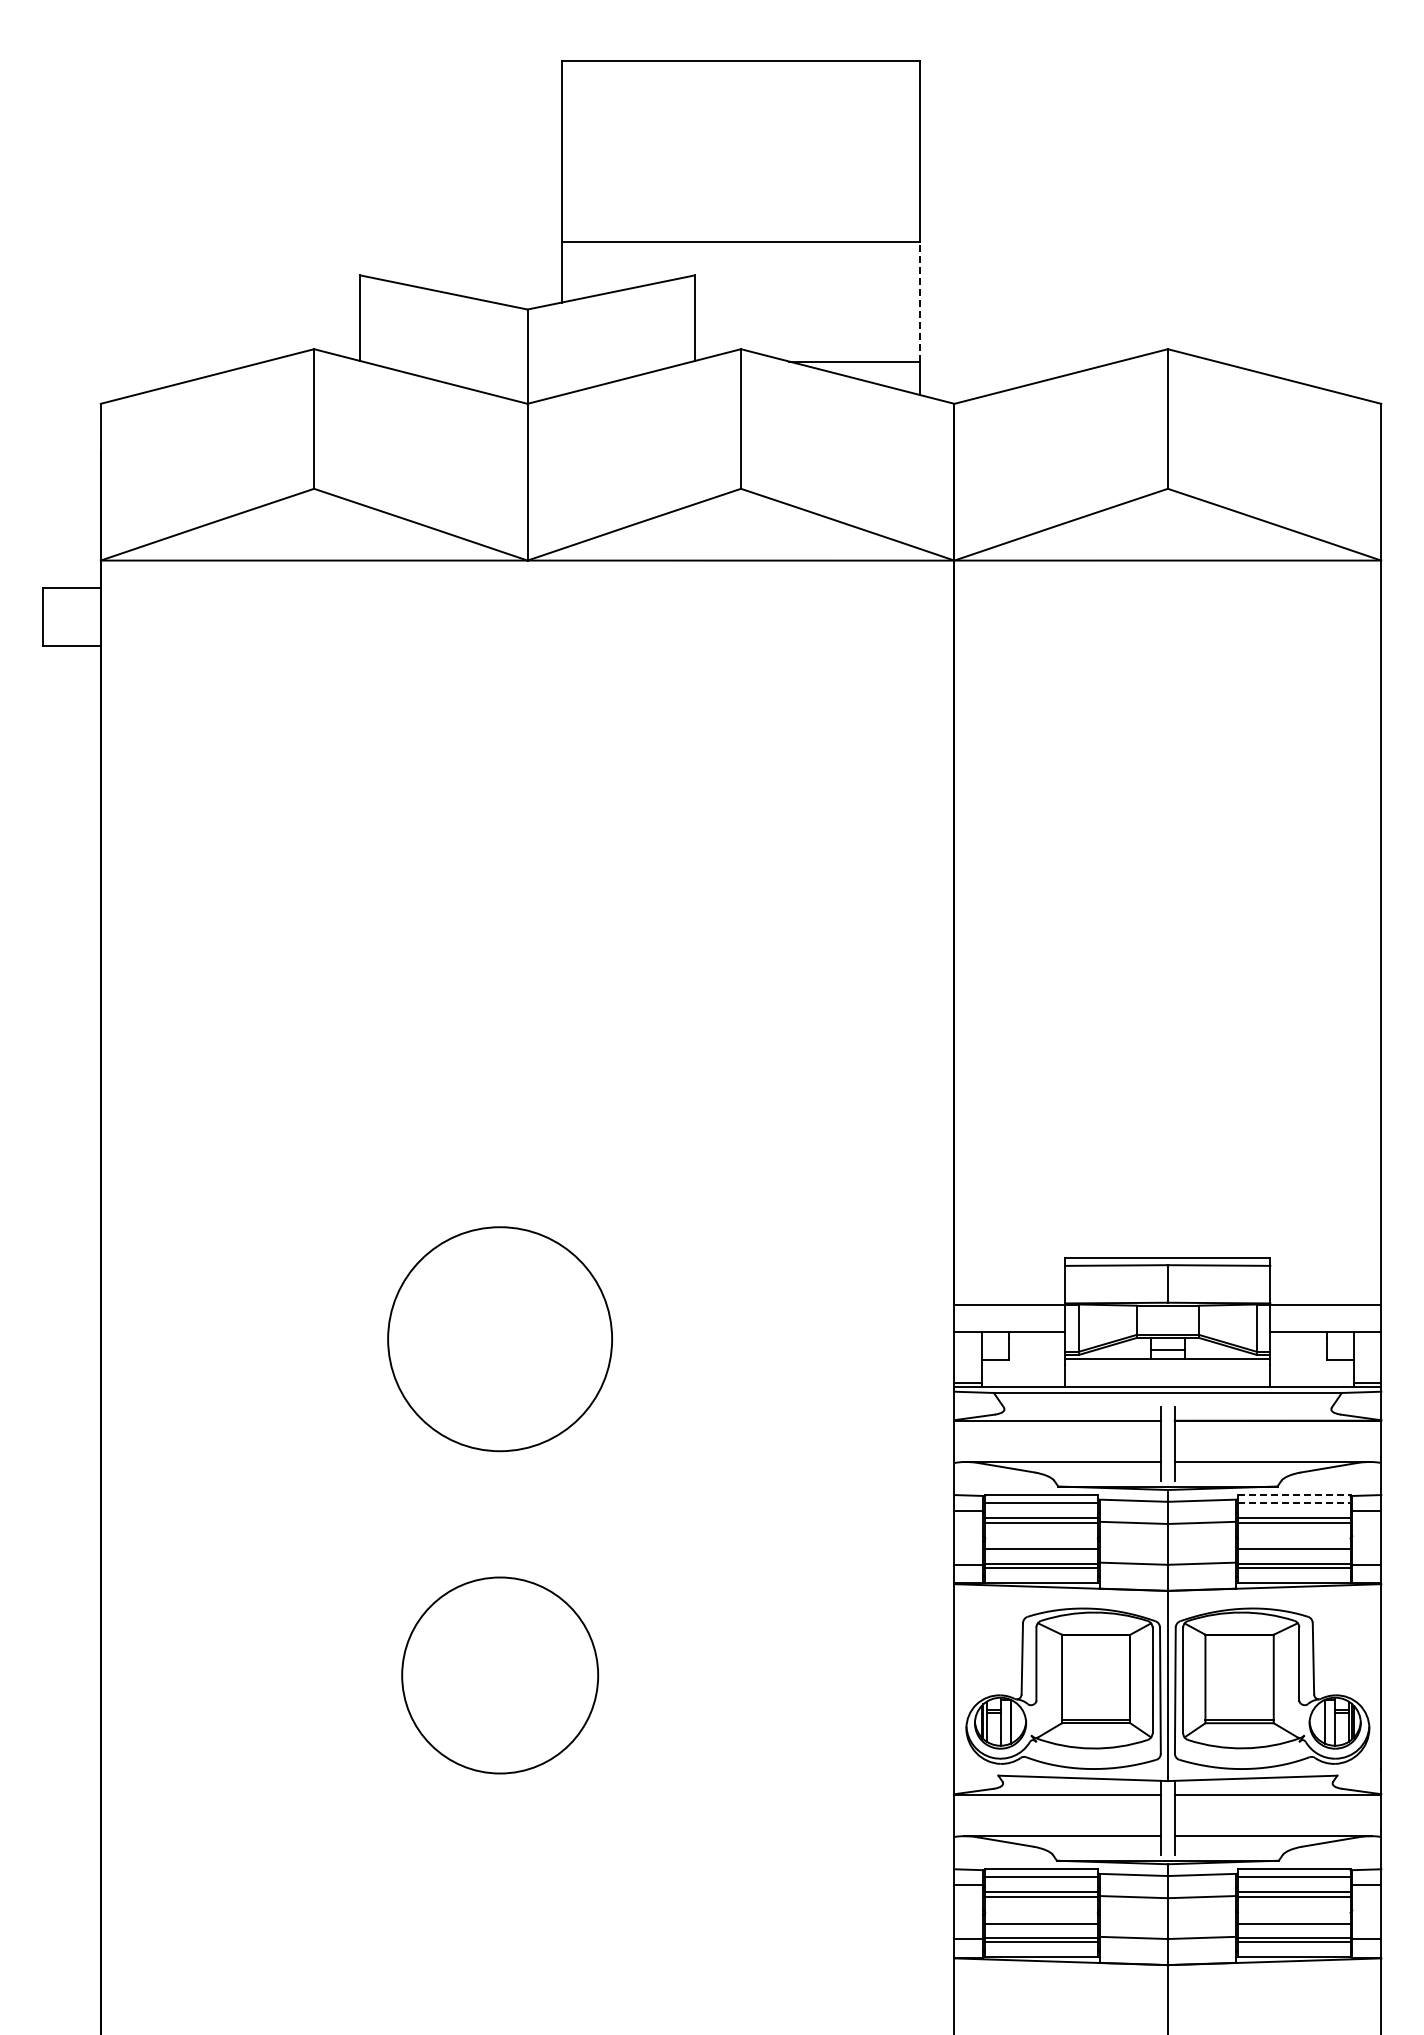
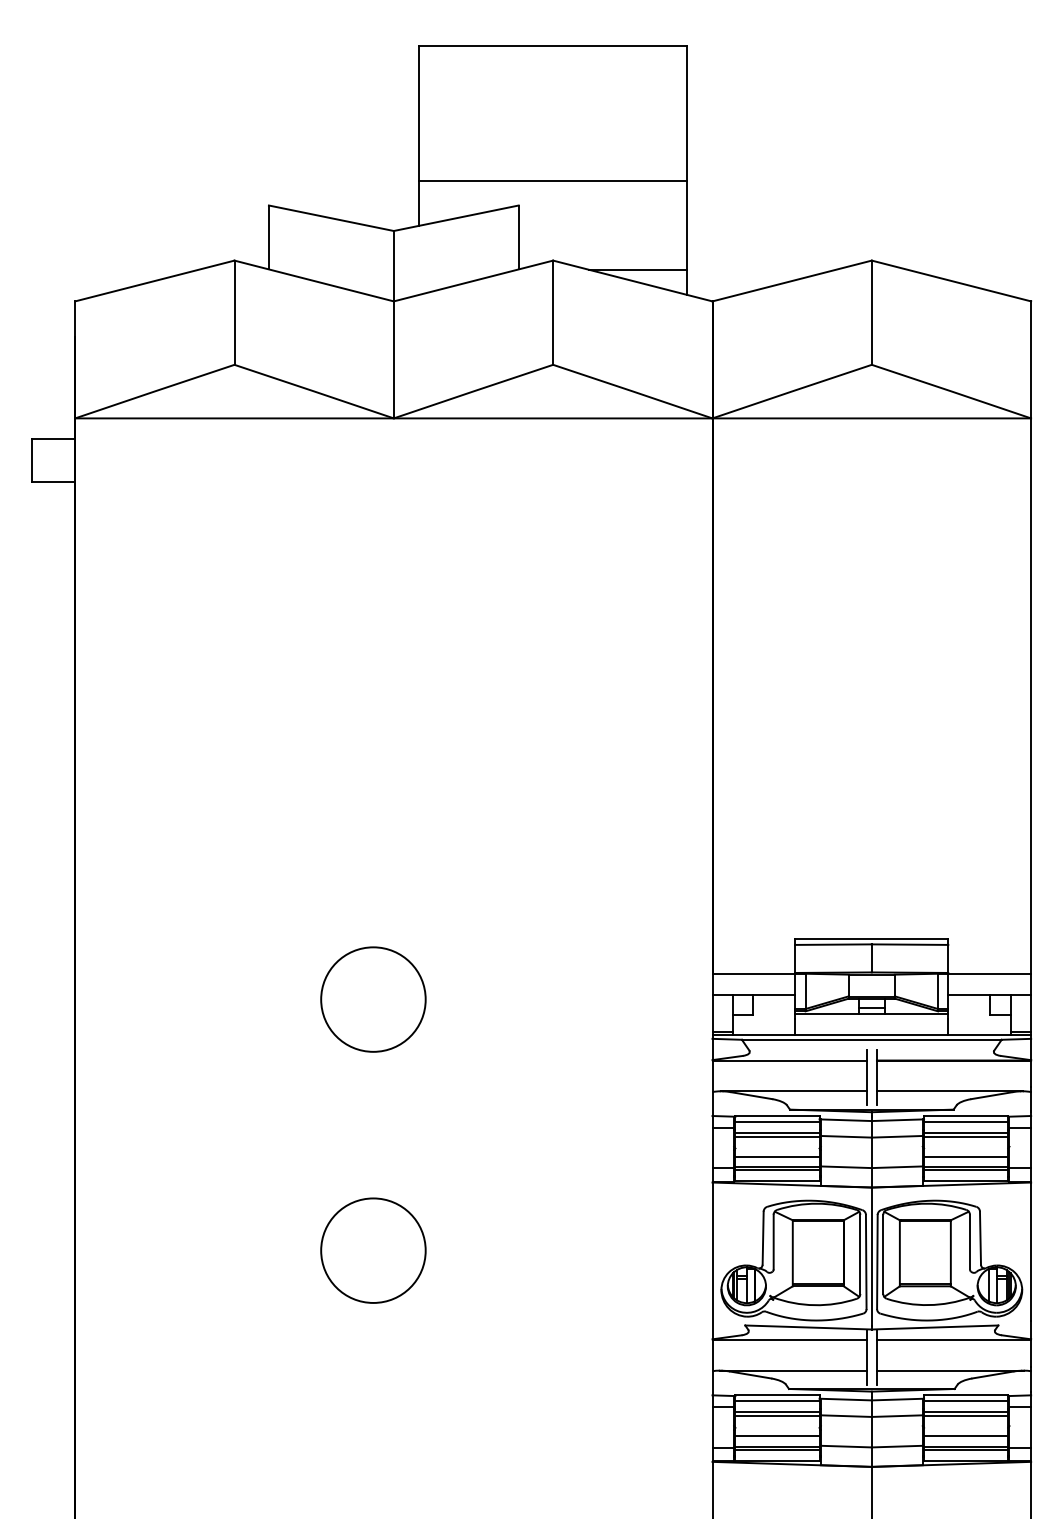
line: (920, 301) -> (687, 225), dashed -> solid
circle: (500, 1338) -> (373, 999), size x0.62
line: (1294, 1494) -> (966, 1115), dashed -> solid
line: (1294, 1503) -> (966, 1122), dashed -> solid
circle: (500, 1675) -> (373, 1250), size x0.71

